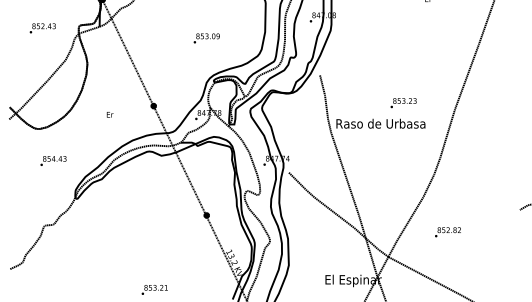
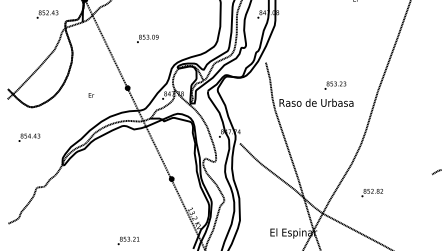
text: (42, 28) -> (47, 14), moved
text: (206, 37) -> (147, 38), moved
text: (53, 160) -> (29, 137), moved

